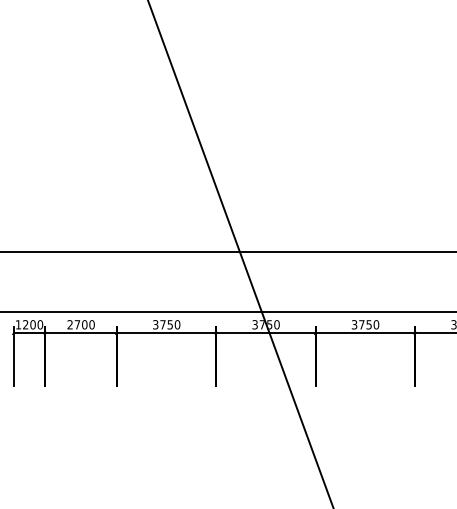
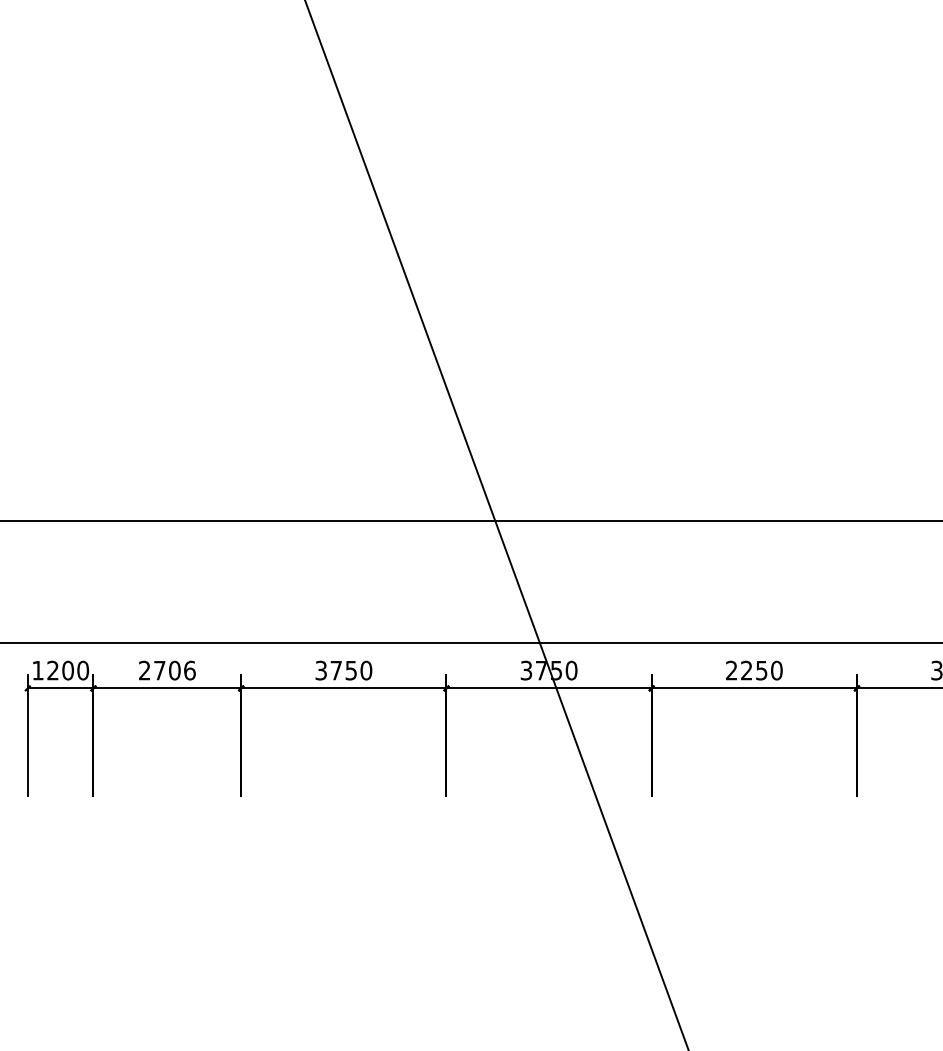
text: (91, 324) -> (188, 669), 2700 -> 2706
text: (357, 324) -> (737, 669), 3750 -> 2250

